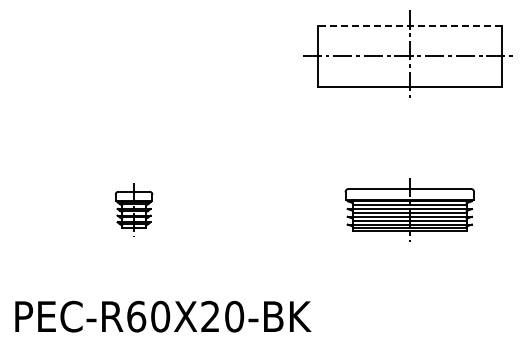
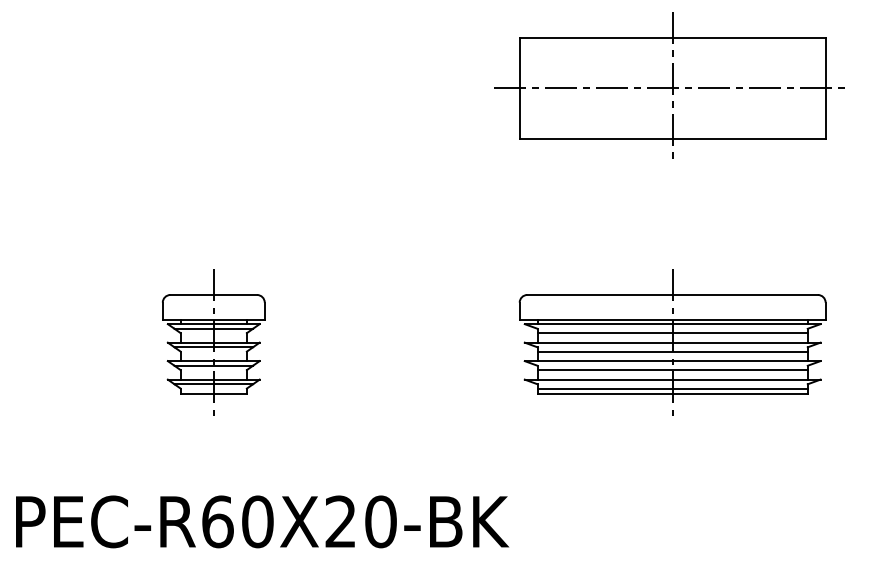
line: (409, 25) -> (672, 37), dashed -> solid
part: (133, 208) -> (212, 341), size x1.67
part: (409, 208) -> (672, 341), size x1.43

